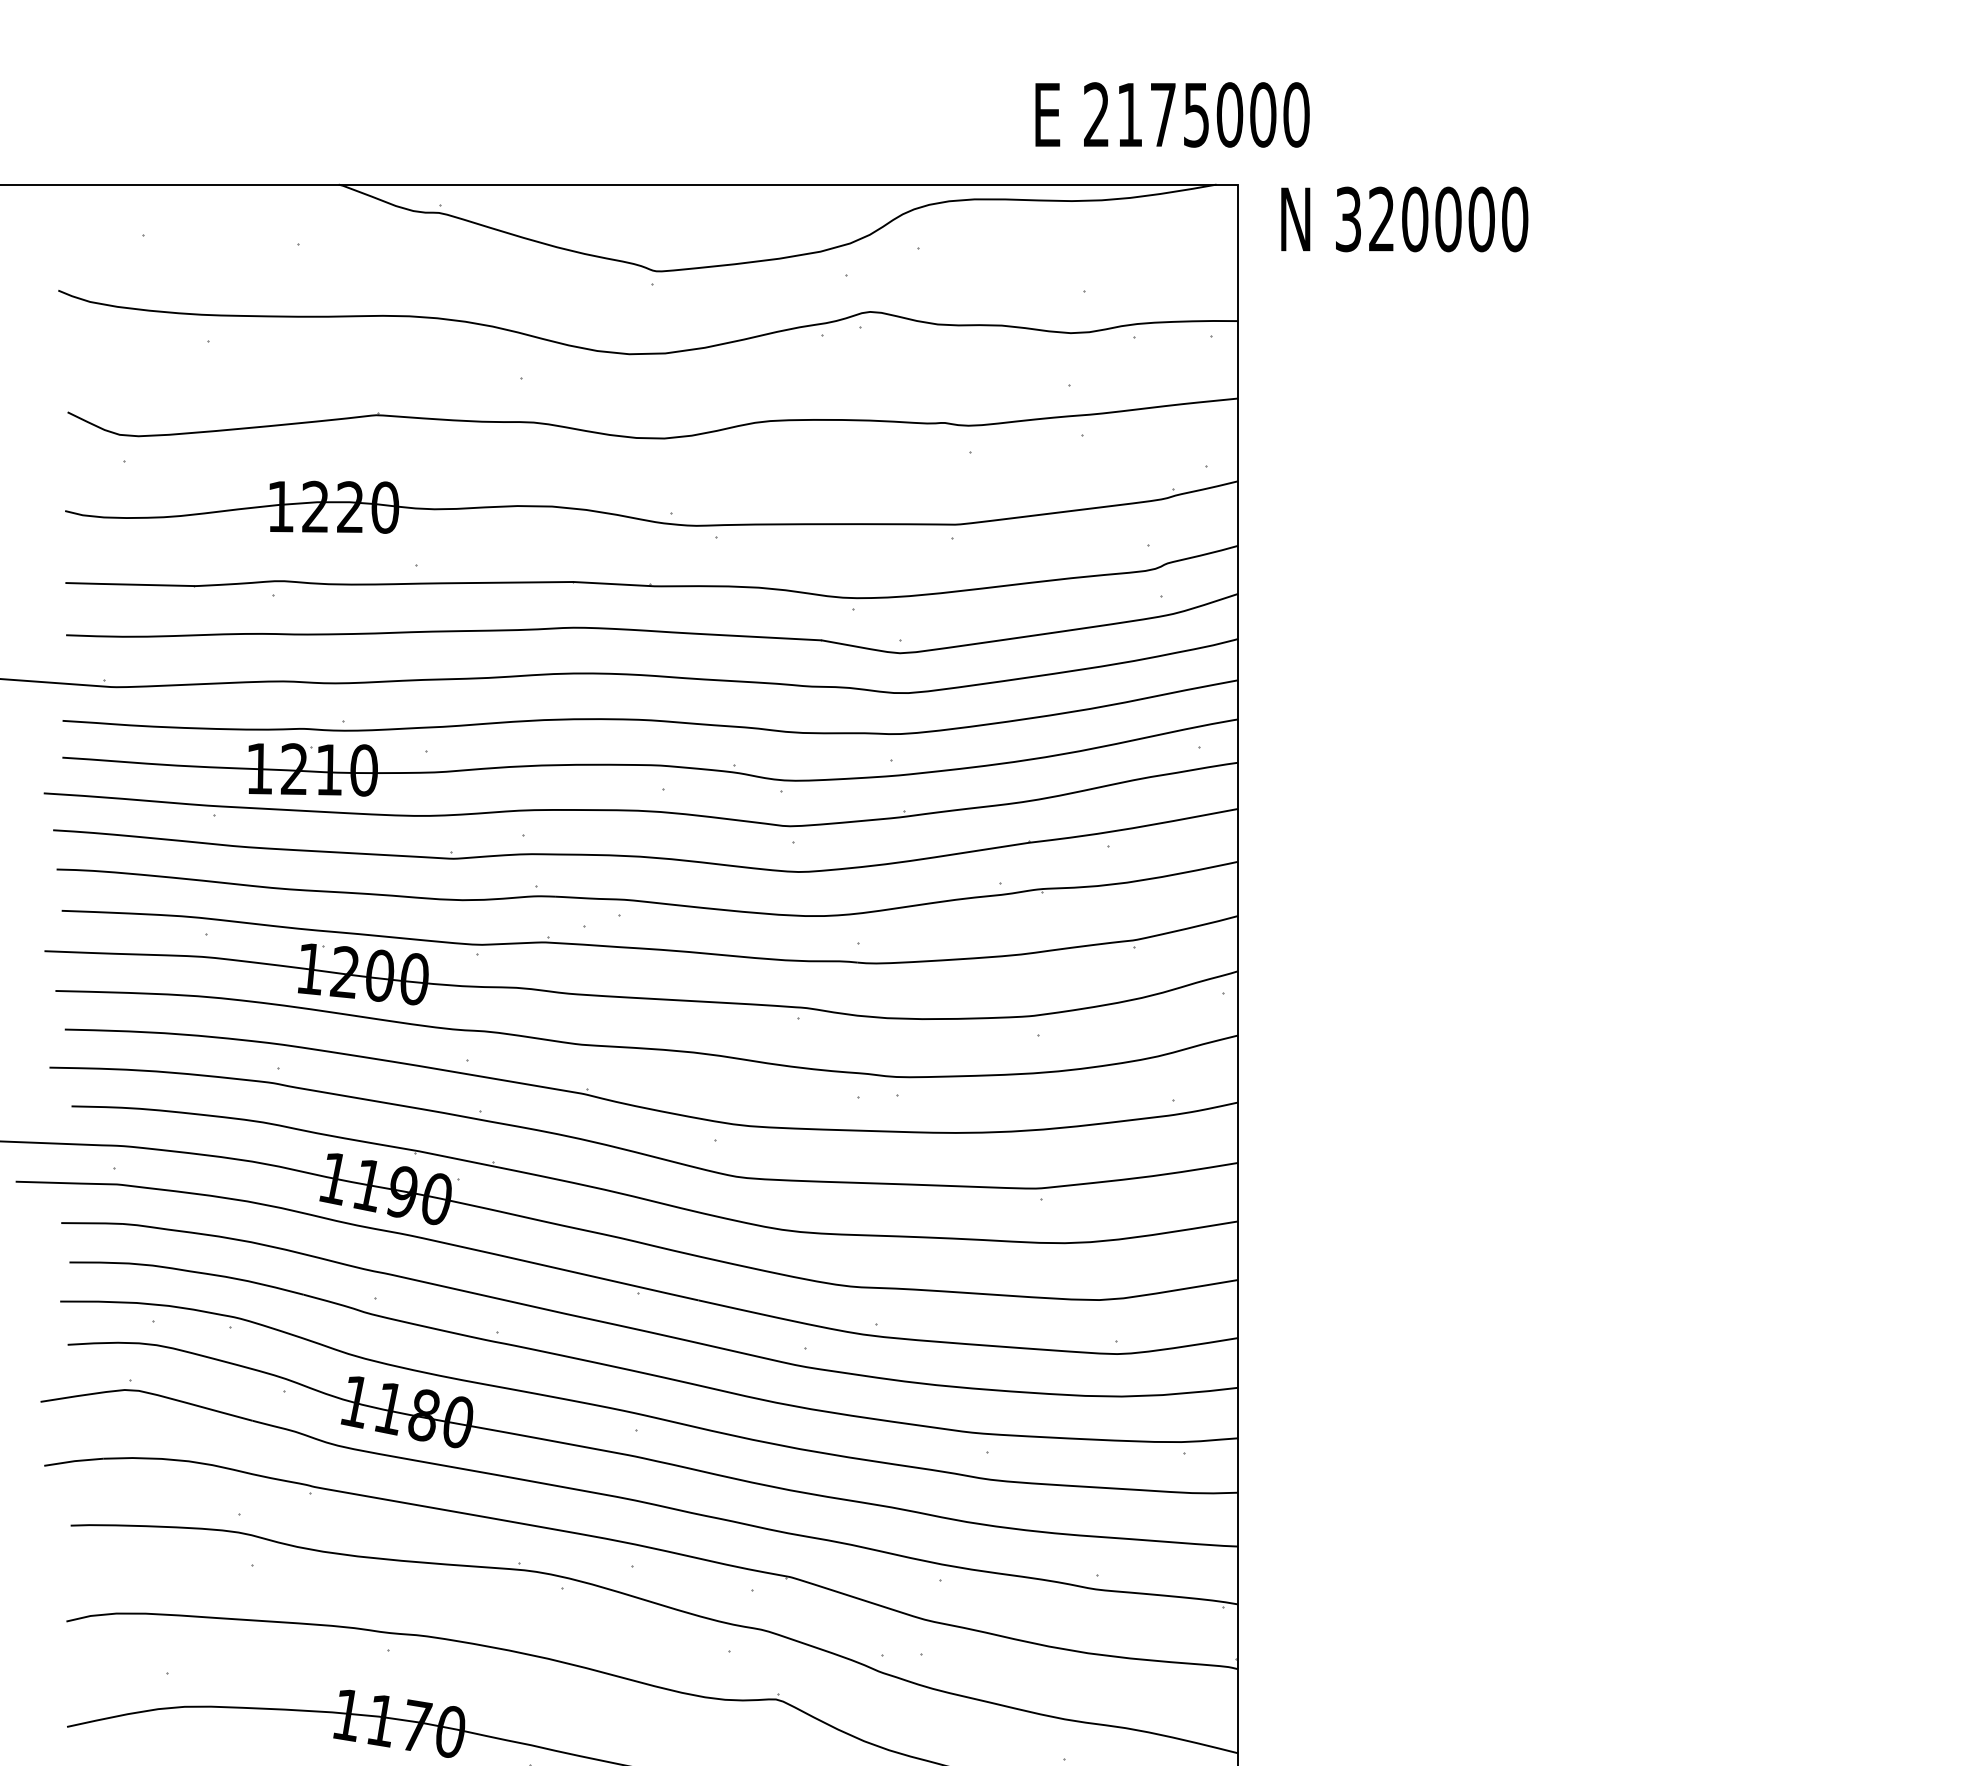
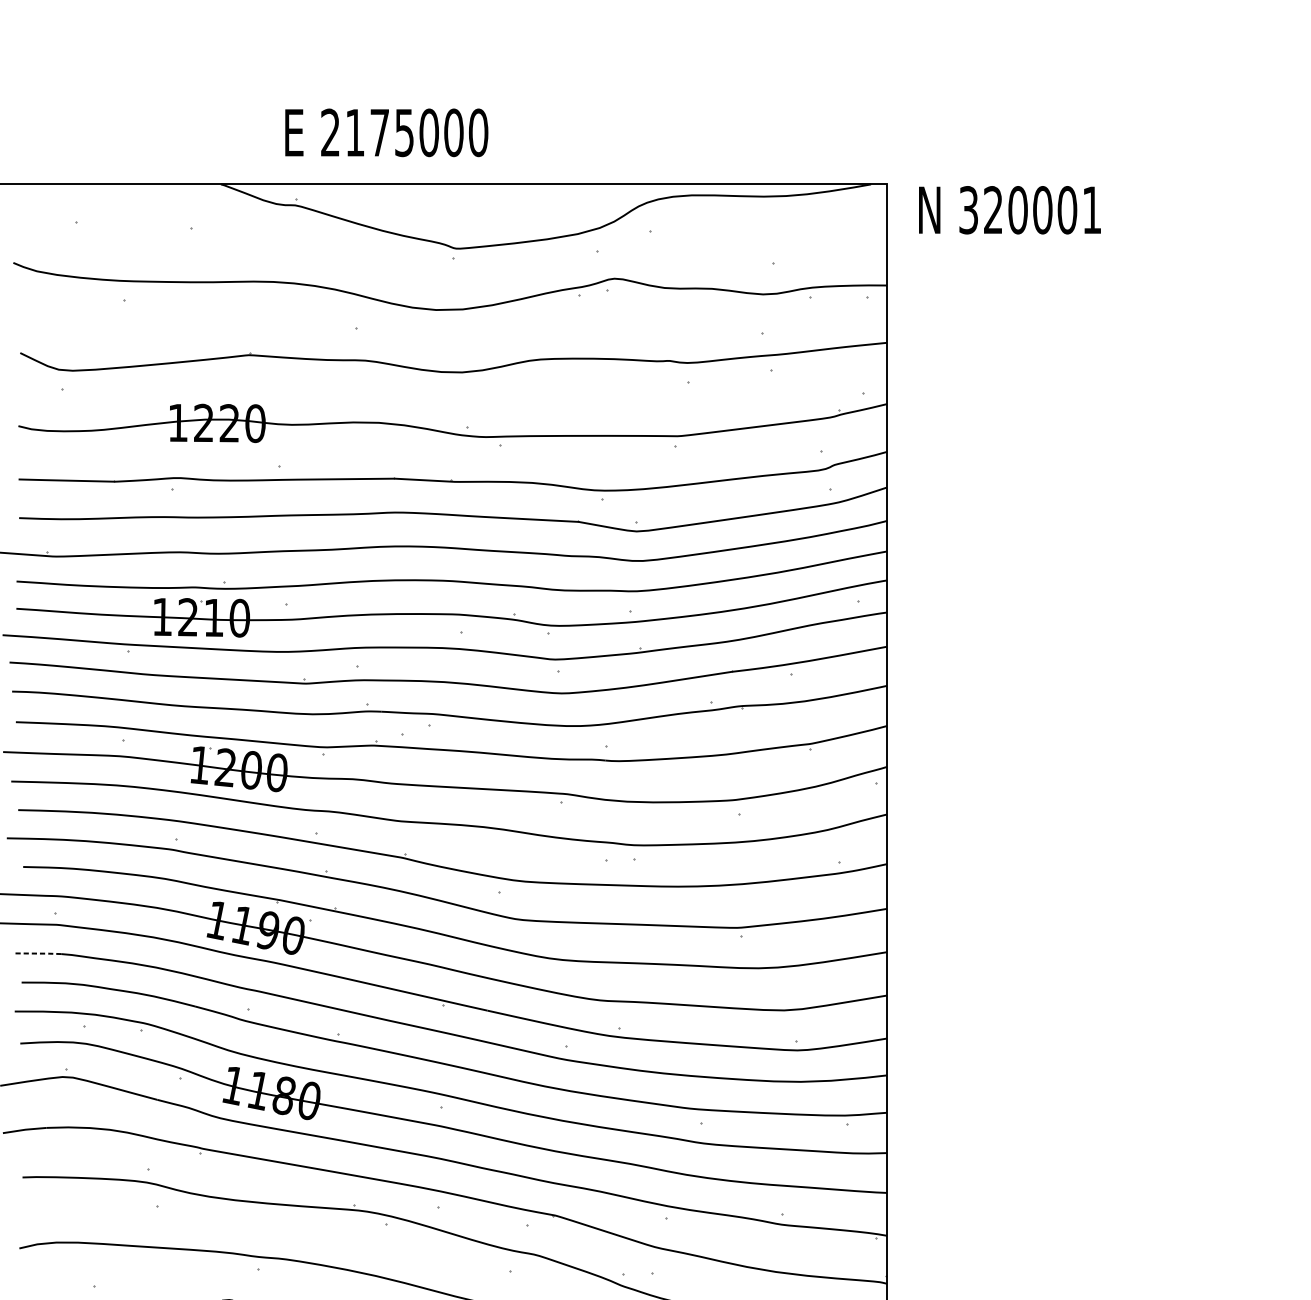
text: (1172, 114) -> (386, 132), moved
text: (1515, 219) -> (1092, 210), 320000 -> 320001
line: (92, 1223) -> (38, 953), solid -> dashed

